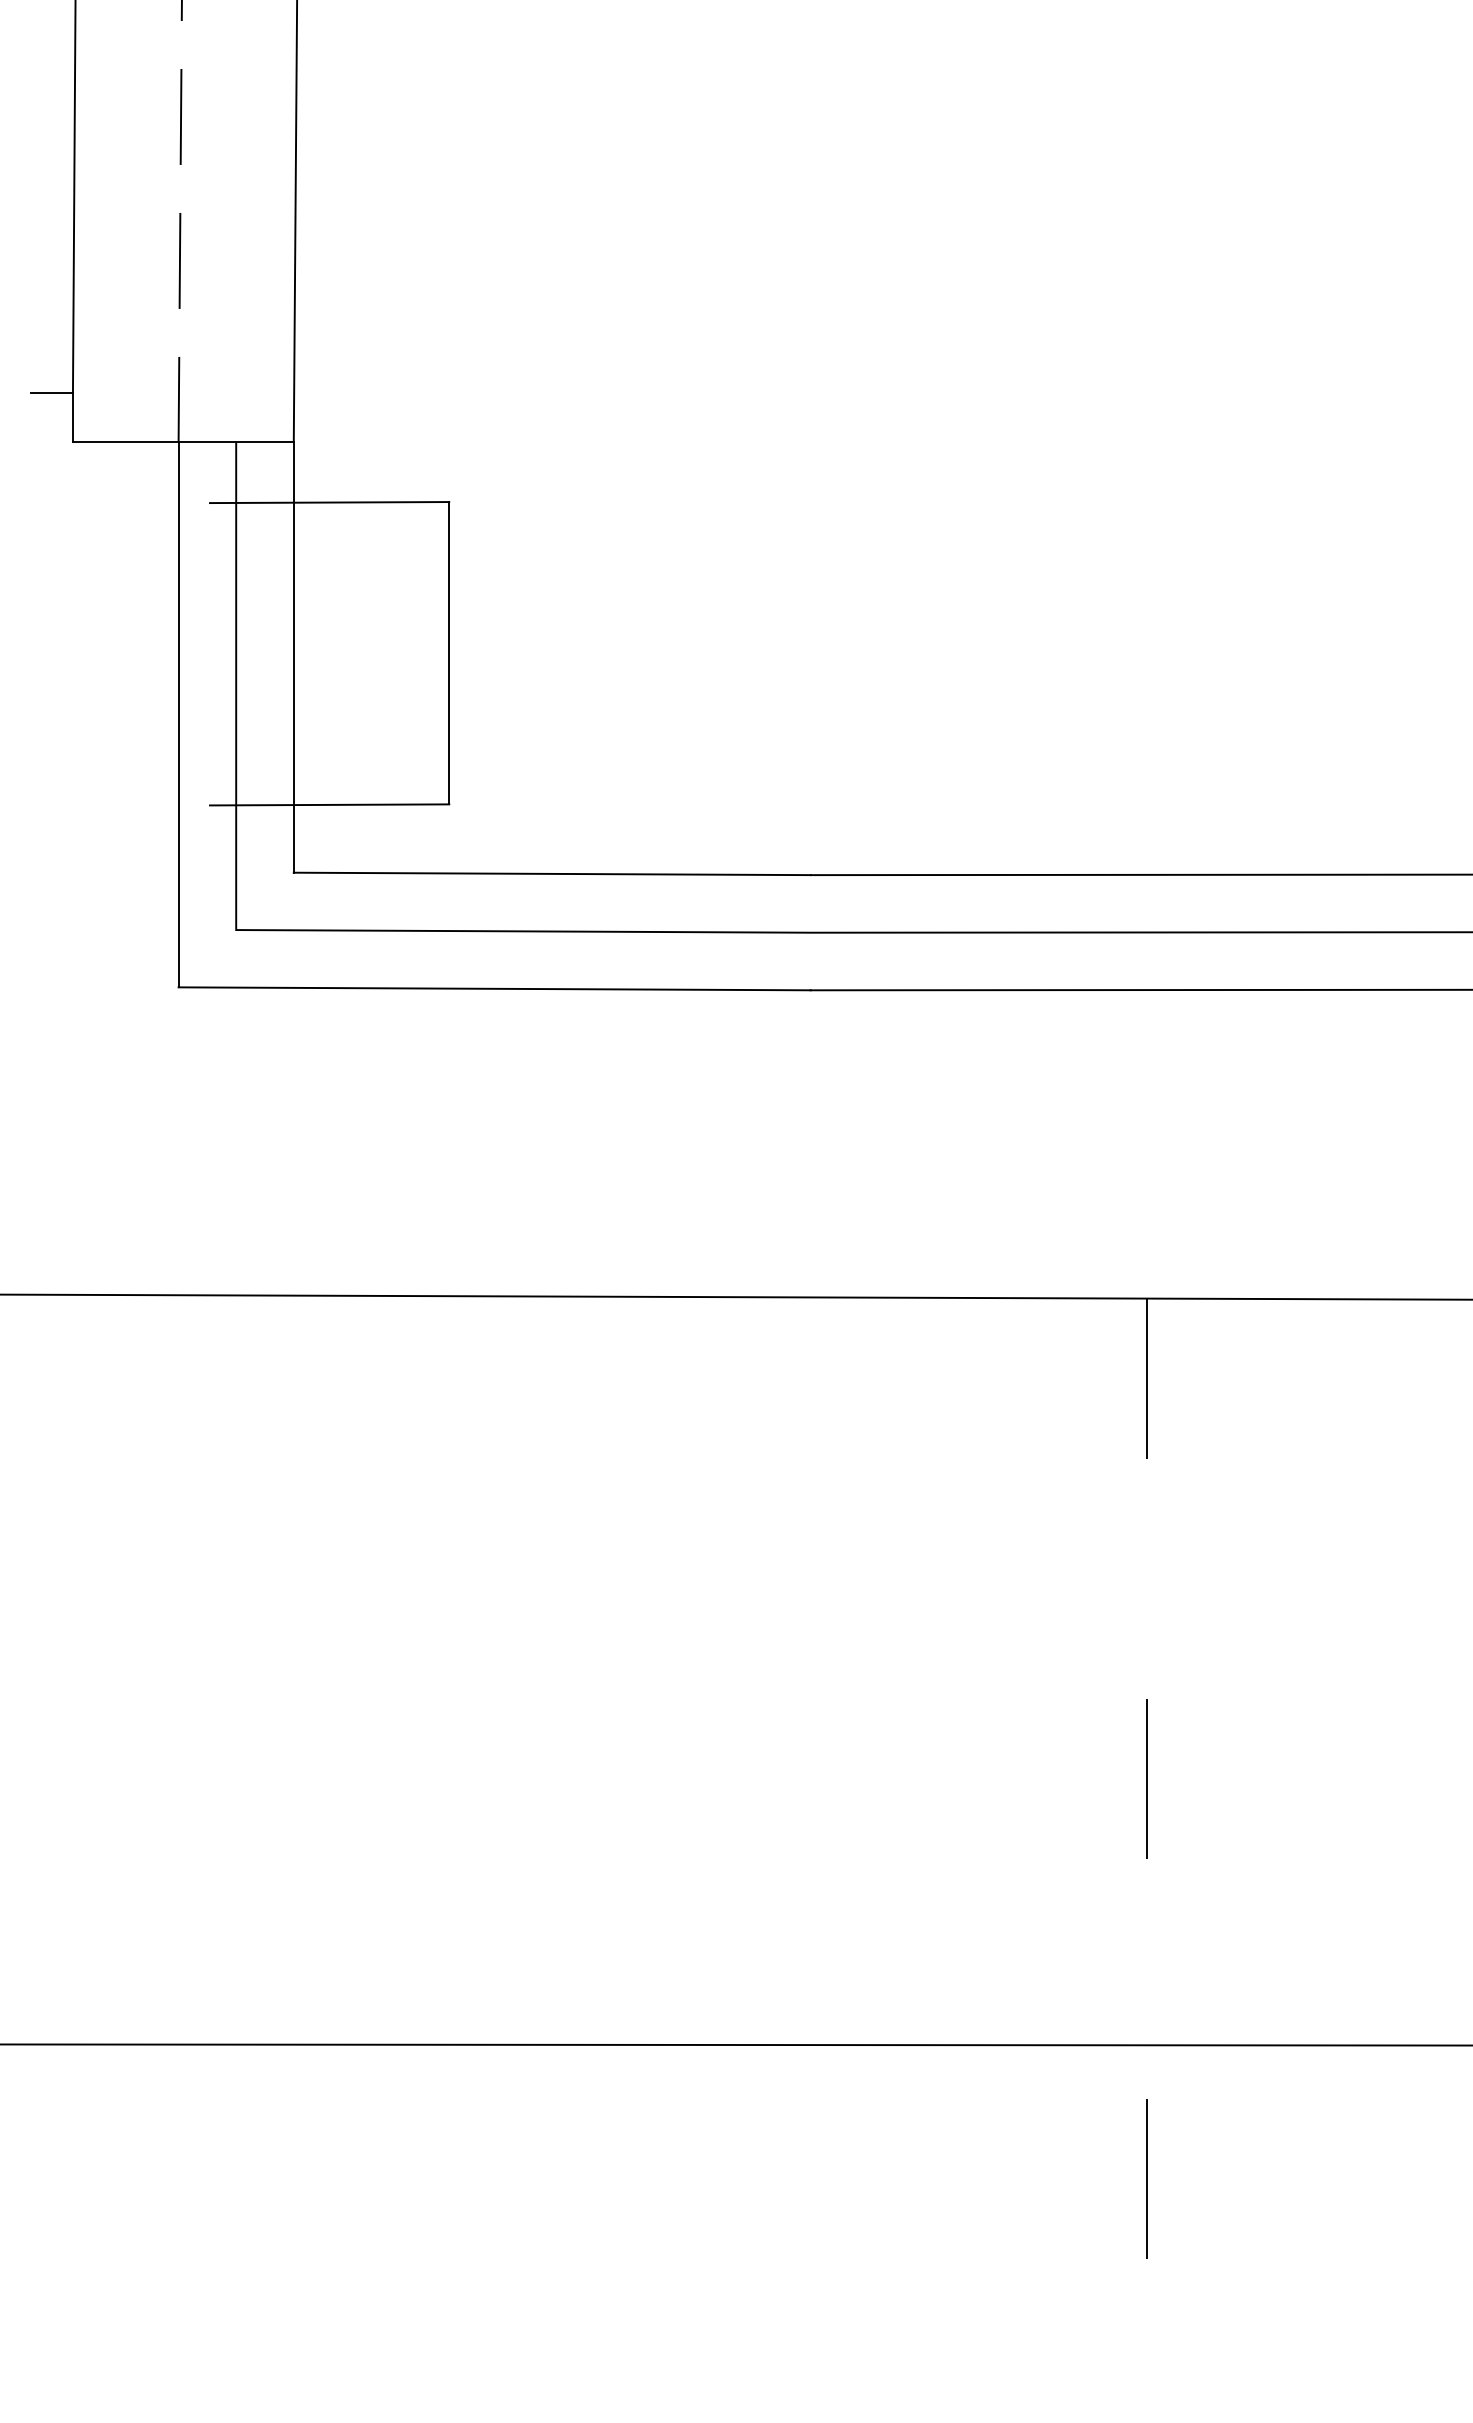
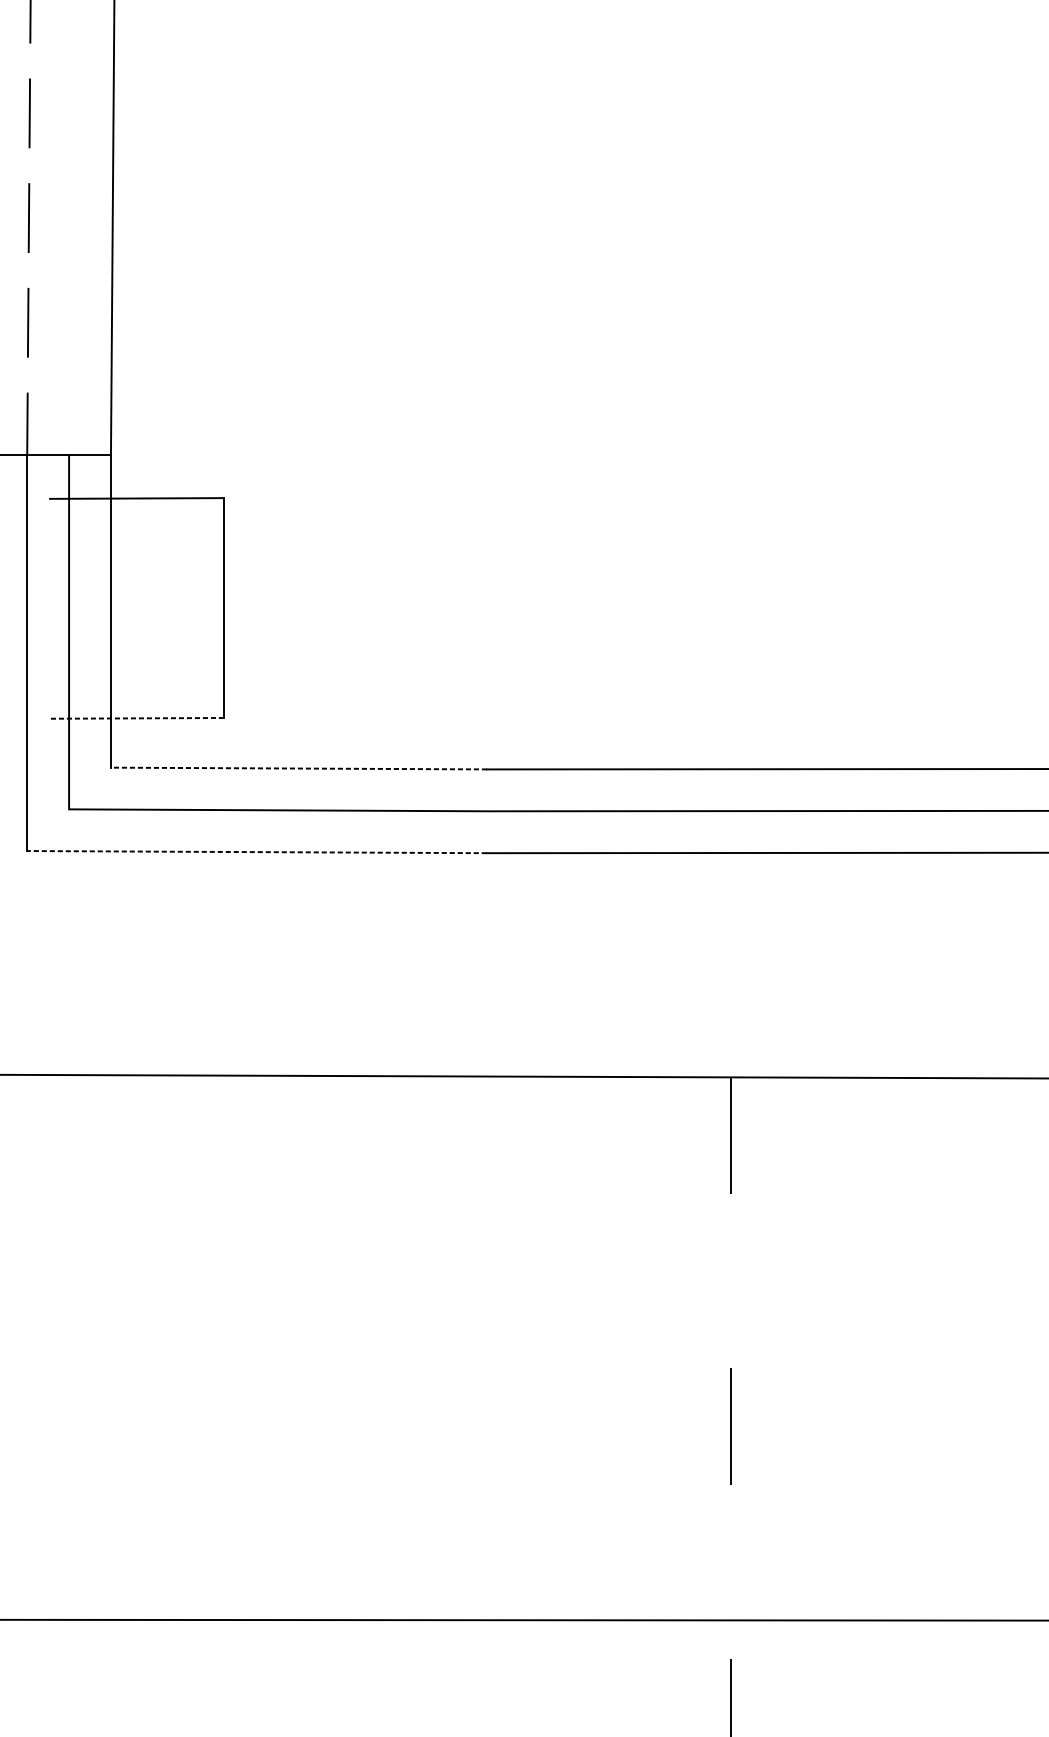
line: (329, 804) -> (136, 718), solid -> dashed
line: (552, 873) -> (299, 768), solid -> dashed
line: (494, 988) -> (256, 851), solid -> dashed

